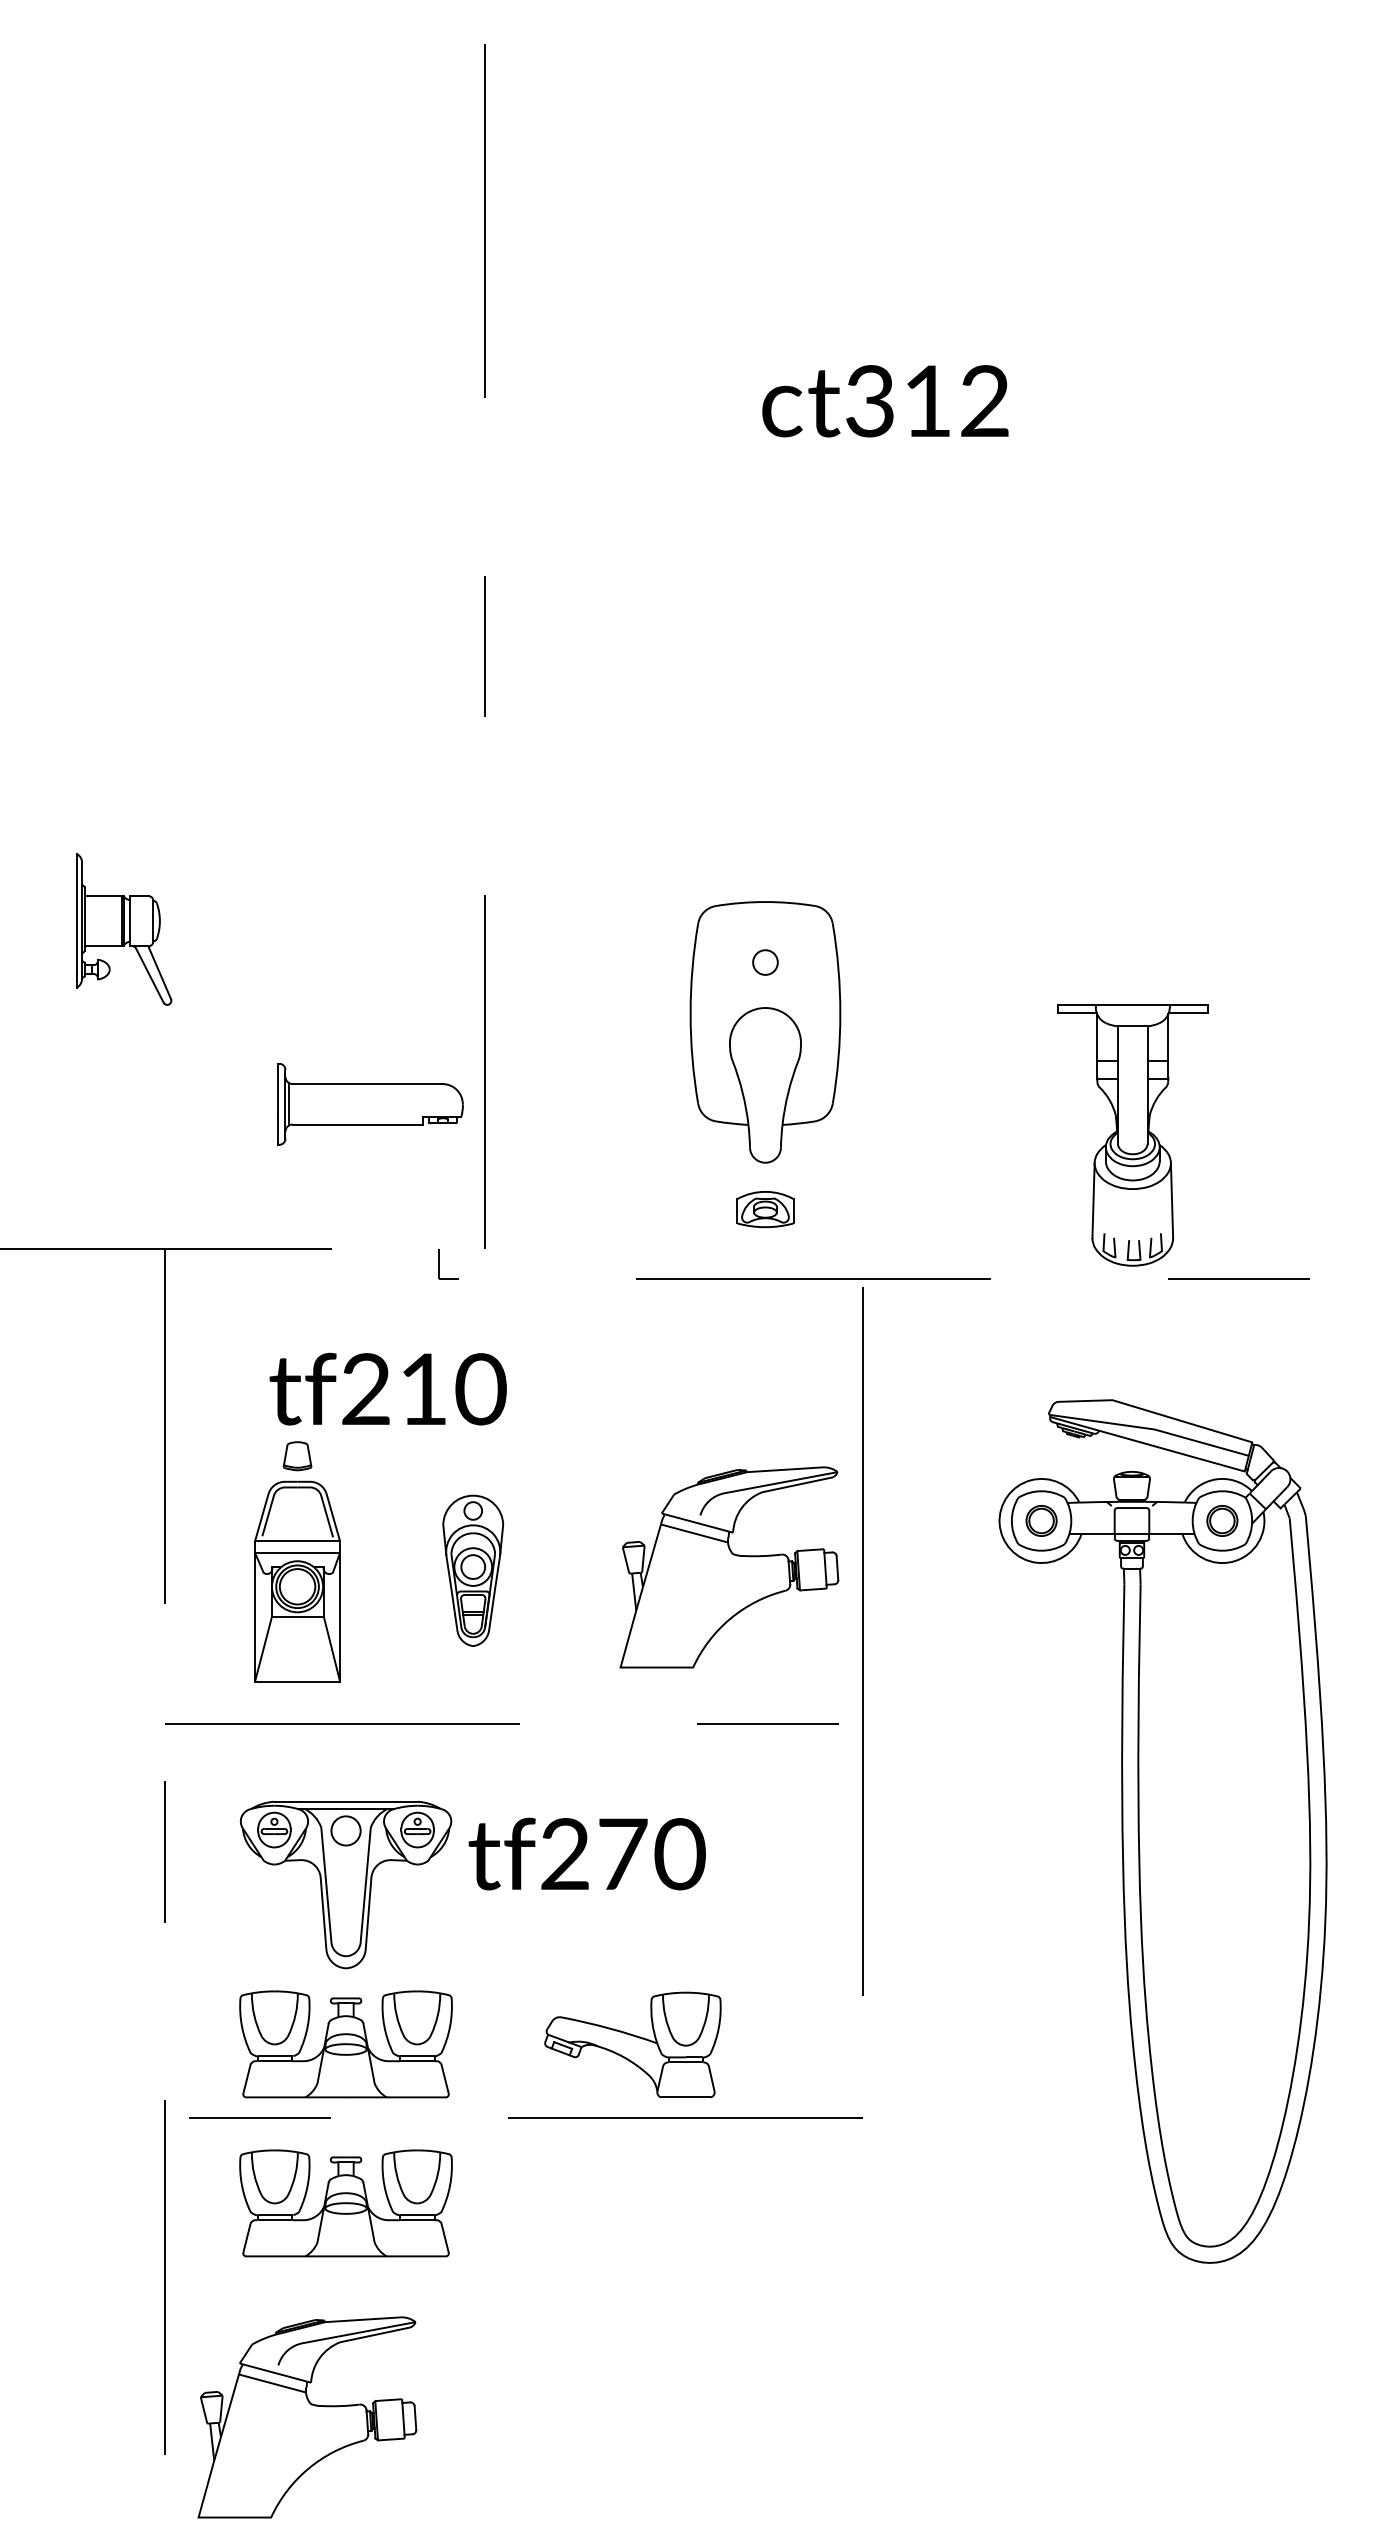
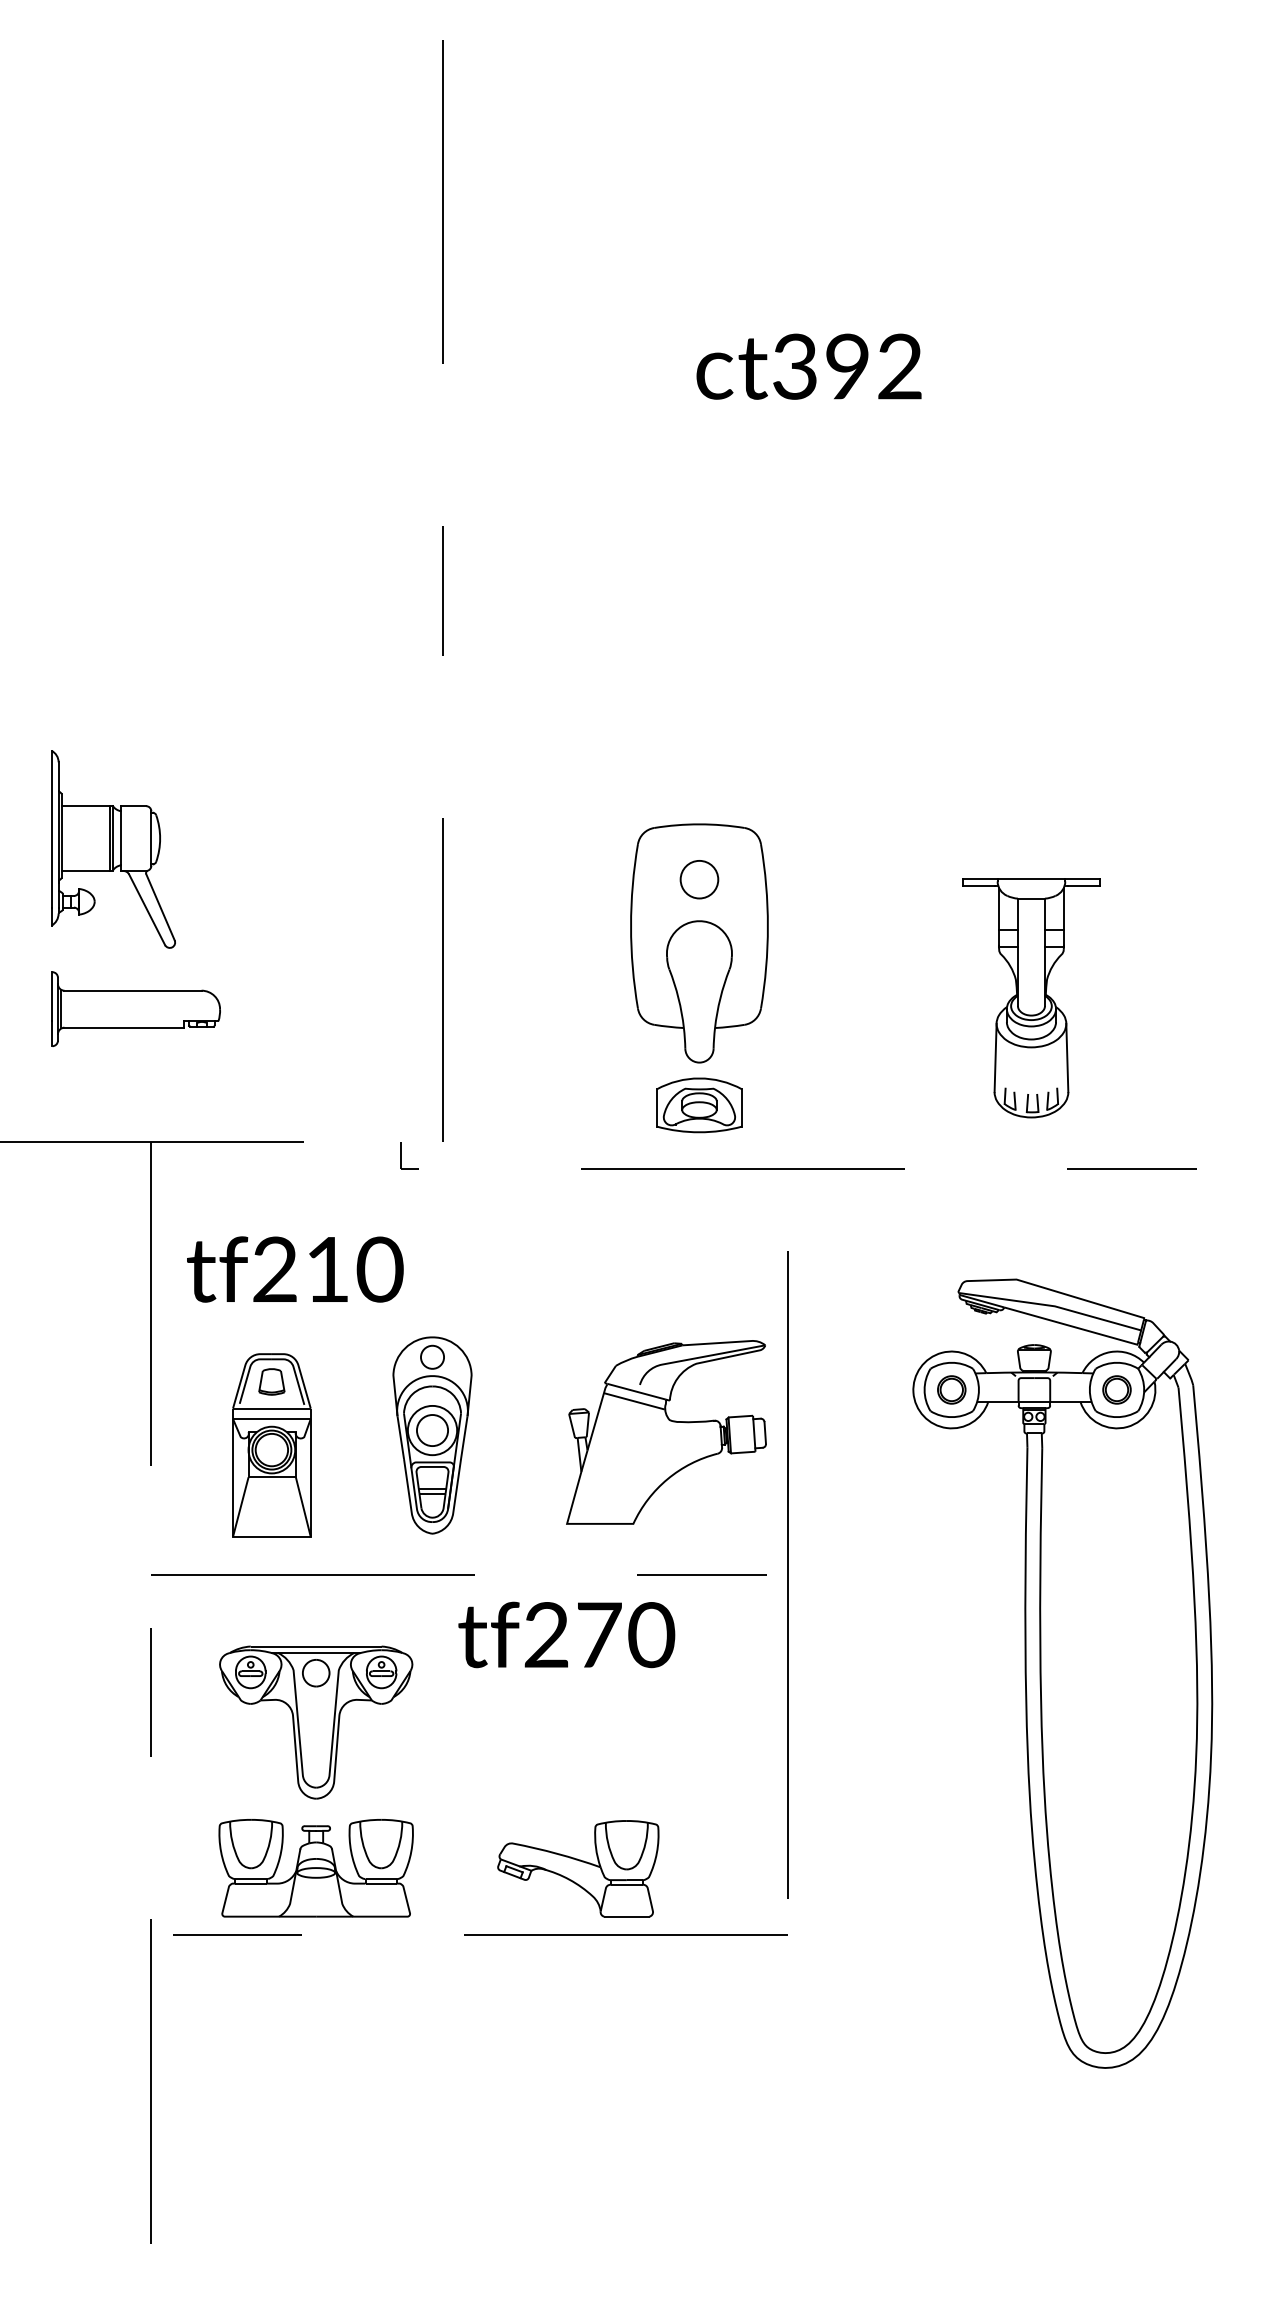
text: (927, 400) -> (847, 366), t312 -> t392
part: (123, 929) -> (112, 849), size x1.43
circle: (765, 962) -> (699, 879), size x1.67
part: (370, 1104) -> (135, 1009), moved
part: (1132, 1135) -> (1031, 998), moved
part: (765, 1209) -> (699, 1105), size x1.67
text: (387, 1388) -> (294, 1268), moved
part: (297, 1456) -> (271, 1382), moved
part: (472, 1570) -> (431, 1435), size x1.43
line: (862, 1641) -> (788, 1575), moved
text: (586, 1853) -> (566, 1634), moved
part: (345, 2203) -> (315, 2013), removed
part: (307, 2417) -> (280, 2209), removed

